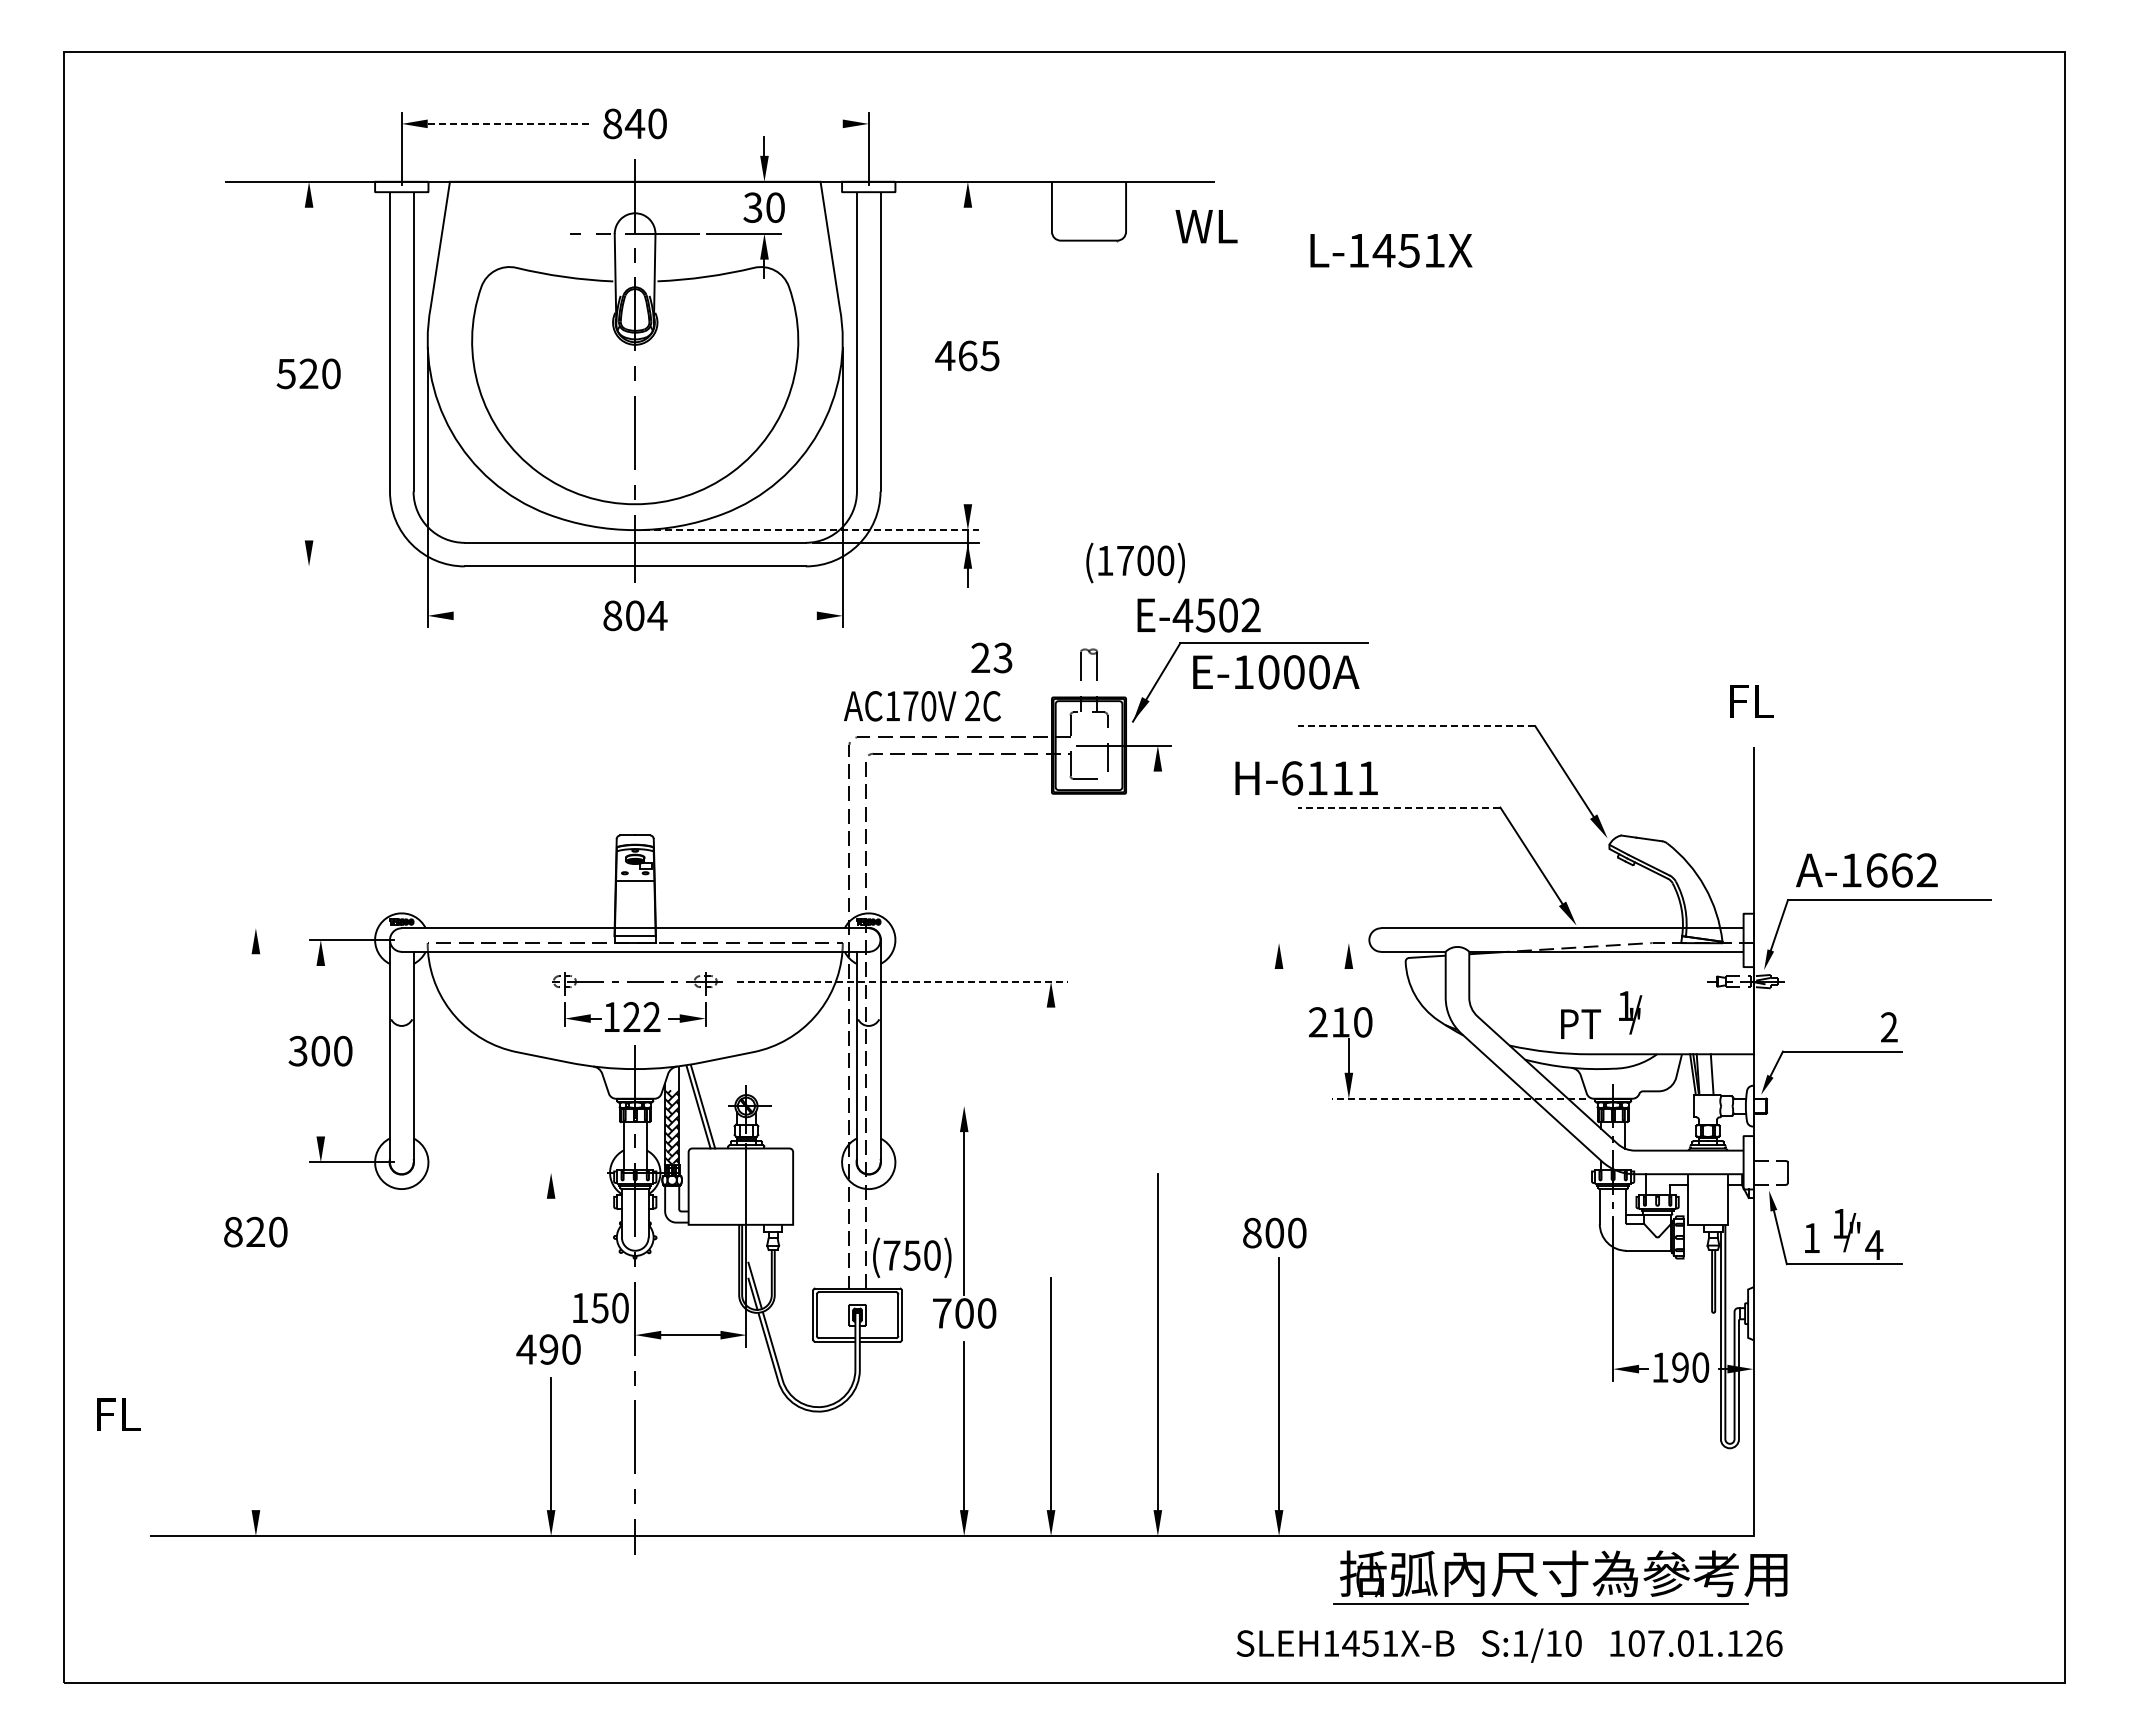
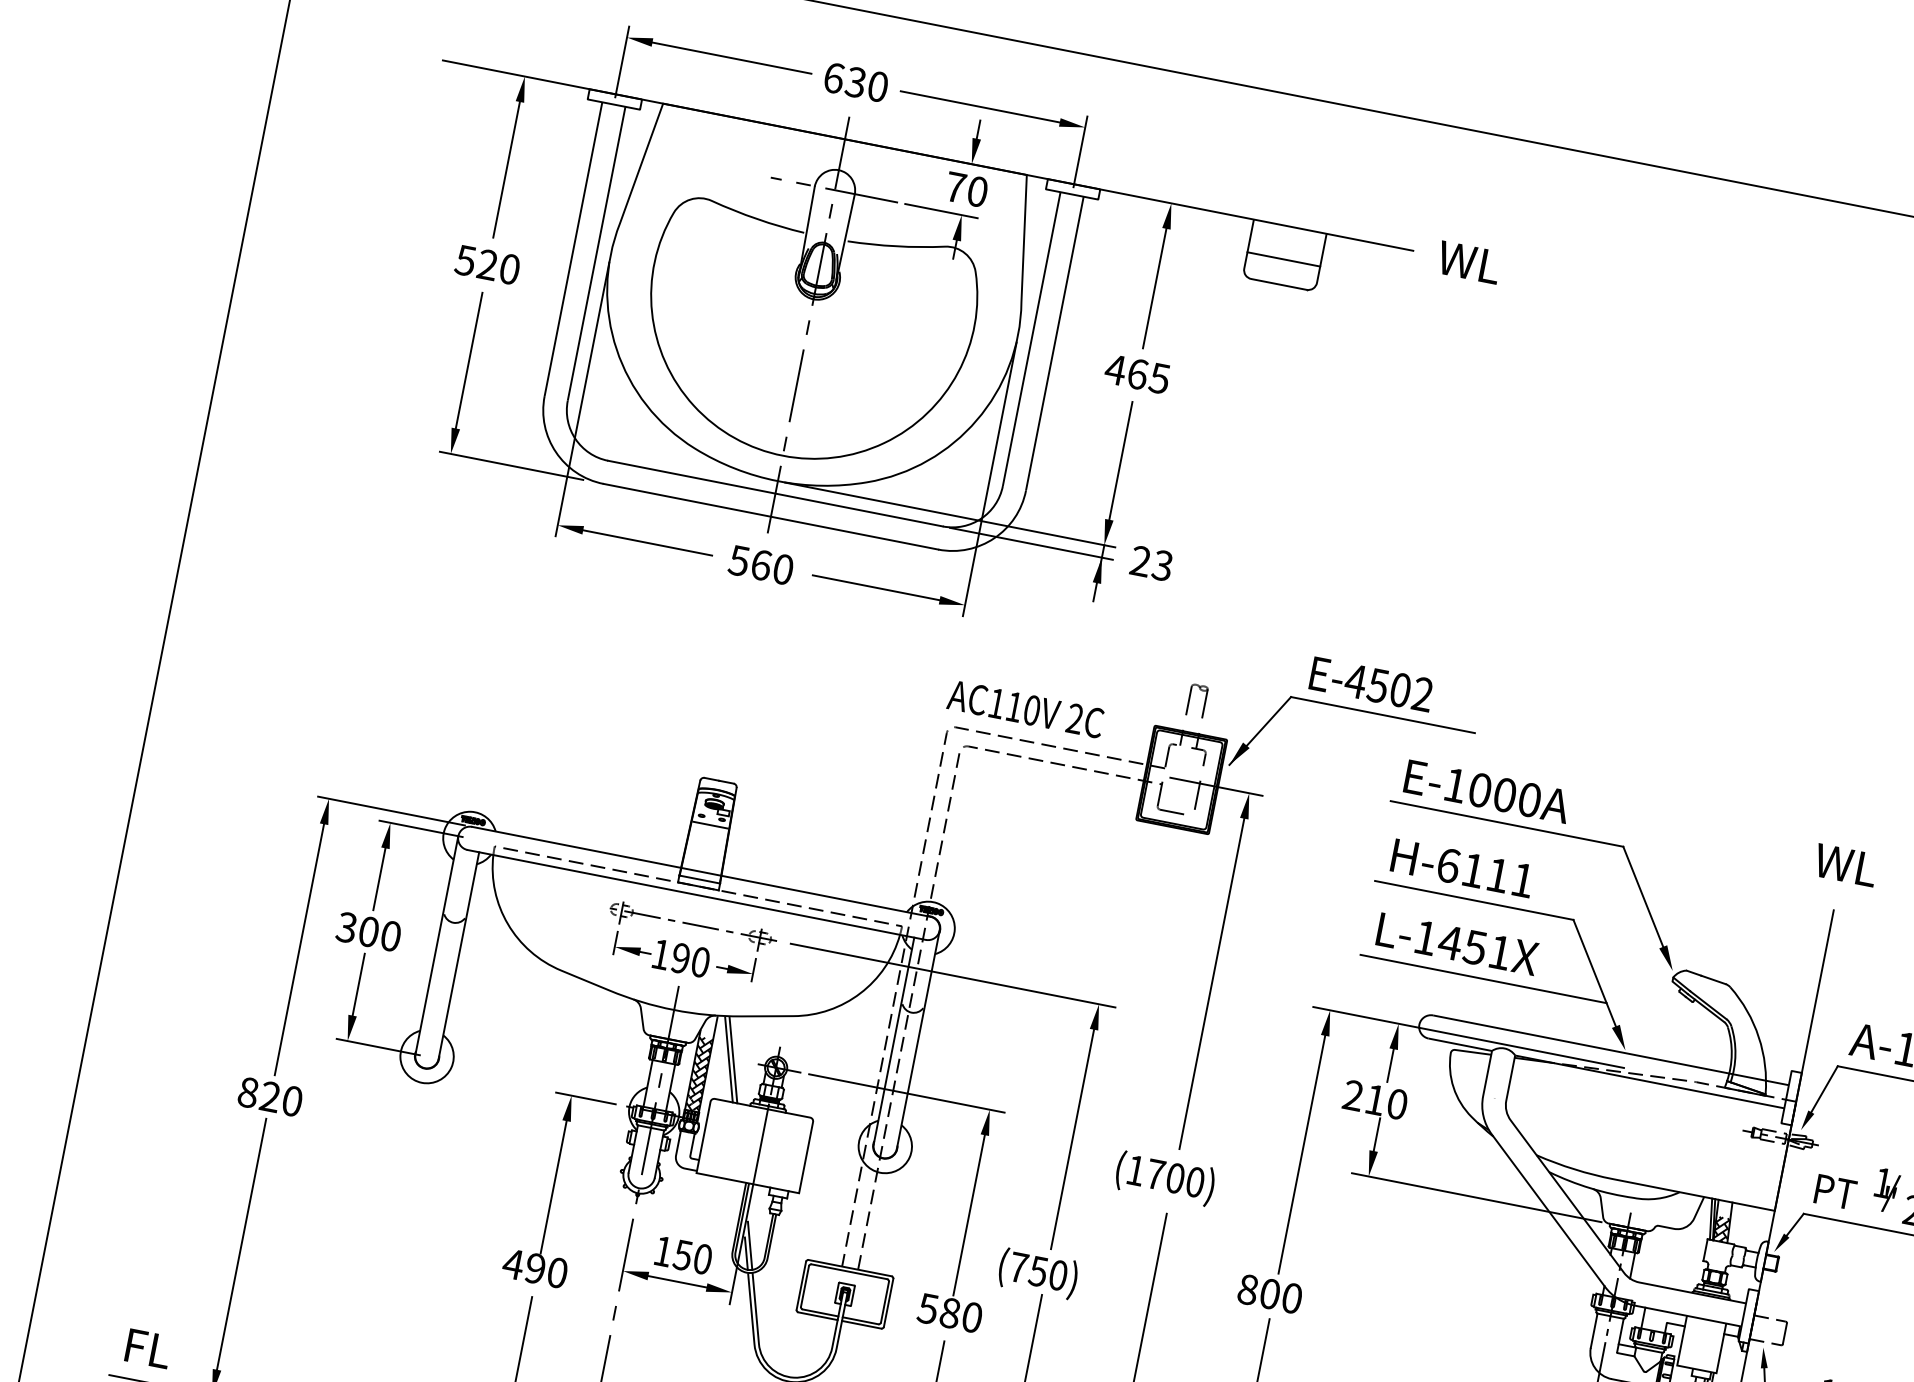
line: (508, 123) -> (731, 57), dashed -> solid
text: (624, 123) -> (845, 80), 840 -> 630
line: (761, 123) -> (980, 106), added
text: (752, 207) -> (955, 187), 30 -> 70
line: (1088, 215) -> (1283, 259), added
text: (1206, 226) -> (1469, 262), moved
text: (1391, 250) -> (1457, 944), moved
line: (967, 266) -> (1154, 286), added
line: (309, 276) -> (507, 169), added
line: (967, 445) -> (1120, 462), added
line: (309, 471) -> (469, 360), added
line: (811, 530) -> (950, 515), dashed -> solid
text: (1135, 562) -> (1165, 1178), moved
line: (370, 566) -> (511, 465), added
line: (517, 615) -> (645, 542), added
text: (634, 615) -> (760, 564), 804 -> 560
line: (753, 615) -> (877, 587), added
text: (1198, 615) -> (1371, 684), moved
text: (991, 657) -> (1151, 562), moved
text: (1276, 672) -> (1487, 791), moved
text: (1757, 701) -> (1846, 865), FL -> WL
text: (910, 706) -> (1014, 707), AC170V -> AC110V
line: (1416, 726) -> (1506, 824), dashed -> solid
text: (1306, 778) -> (1462, 868), moved
line: (1398, 807) -> (1473, 900), dashed -> solid
line: (1423, 882) -> (1483, 978), added
line: (319, 928) -> (391, 811), added
line: (1157, 937) -> (1211, 981), added
line: (1419, 943) -> (1467, 1037), added
line: (902, 981) -> (953, 975), dashed -> solid
line: (1348, 983) -> (1390, 1063), added
line: (320, 997) -> (379, 879), added
text: (1601, 1014) -> (1857, 1186), moved
text: (641, 1017) -> (690, 960), 122 -> 190
line: (255, 1081) -> (299, 949), added
hatch: (1705, 1082) -> (1721, 1229), added
line: (1279, 1088) -> (1302, 1153), added
line: (1458, 1098) -> (1476, 1197), dashed -> solid
line: (320, 1104) -> (358, 984), added
line: (879, 1106) -> (906, 1093), added
line: (1051, 1117) -> (1073, 1137), added
line: (565, 1172) -> (585, 1098), added
text: (912, 1257) -> (1038, 1273), moved
line: (551, 1264) -> (554, 1185), added
text: (600, 1307) -> (683, 1254), moved
text: (952, 1313) -> (938, 1310), 700 -> 580
line: (255, 1382) -> (241, 1244), added
text: (118, 1414) -> (148, 1348), moved

